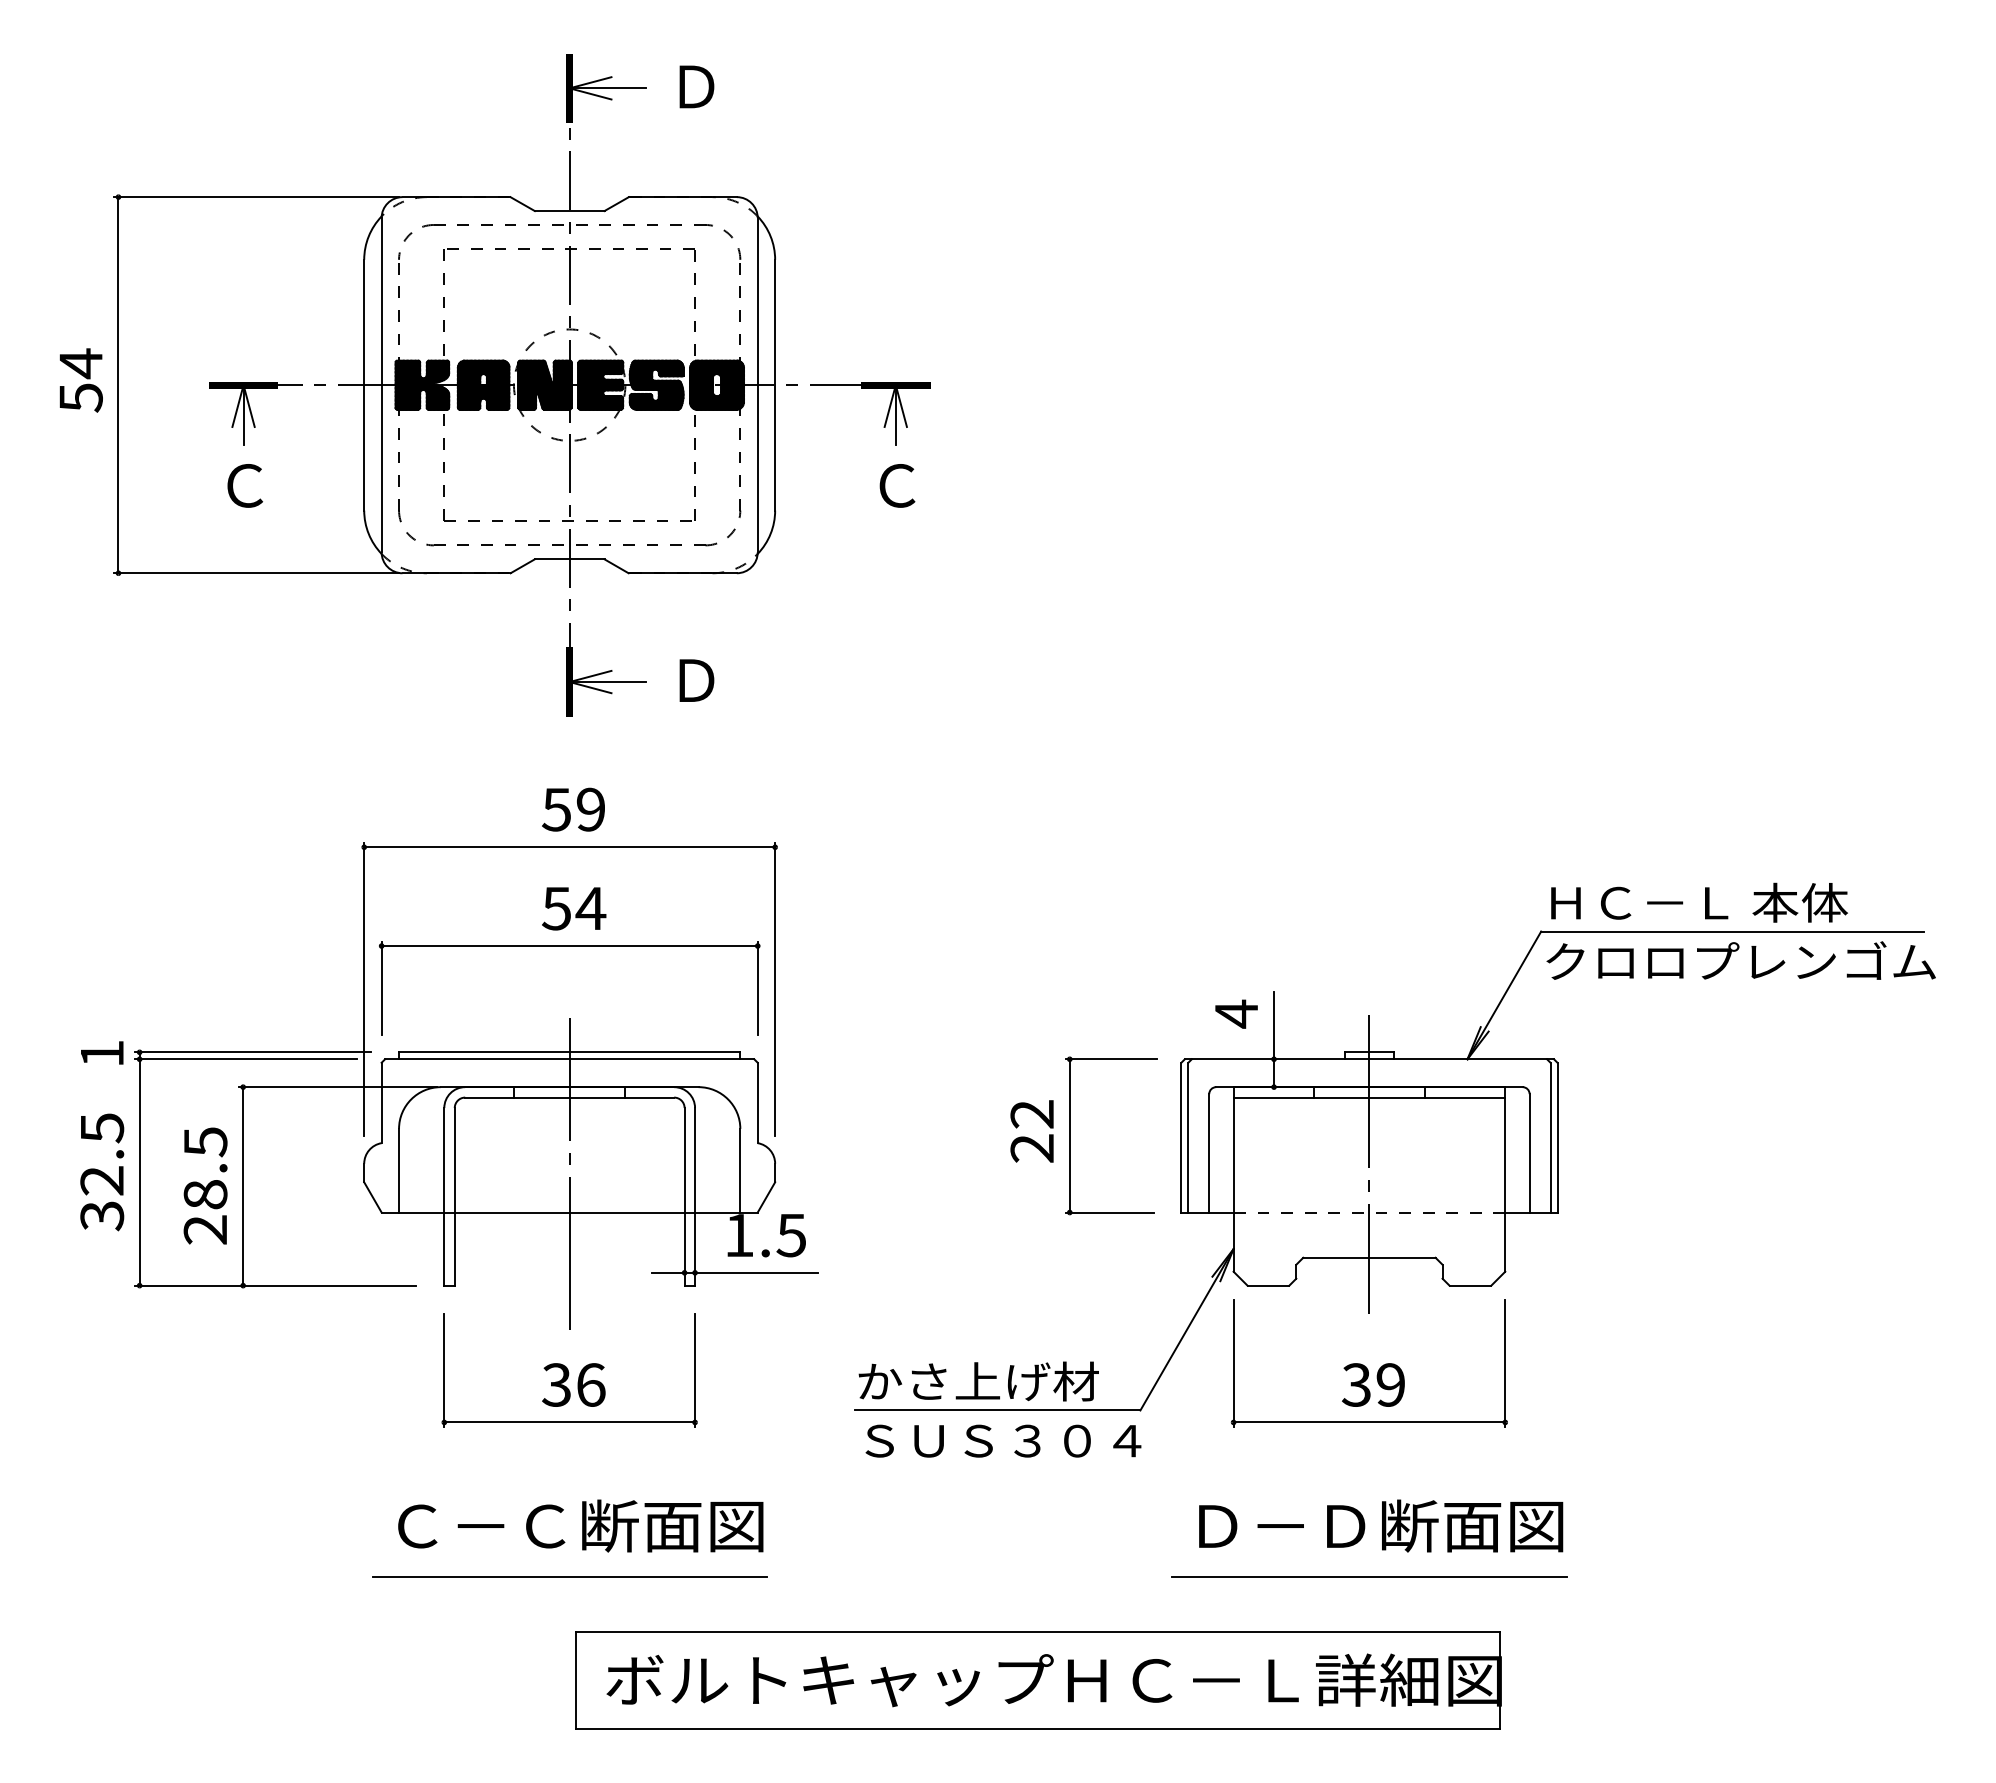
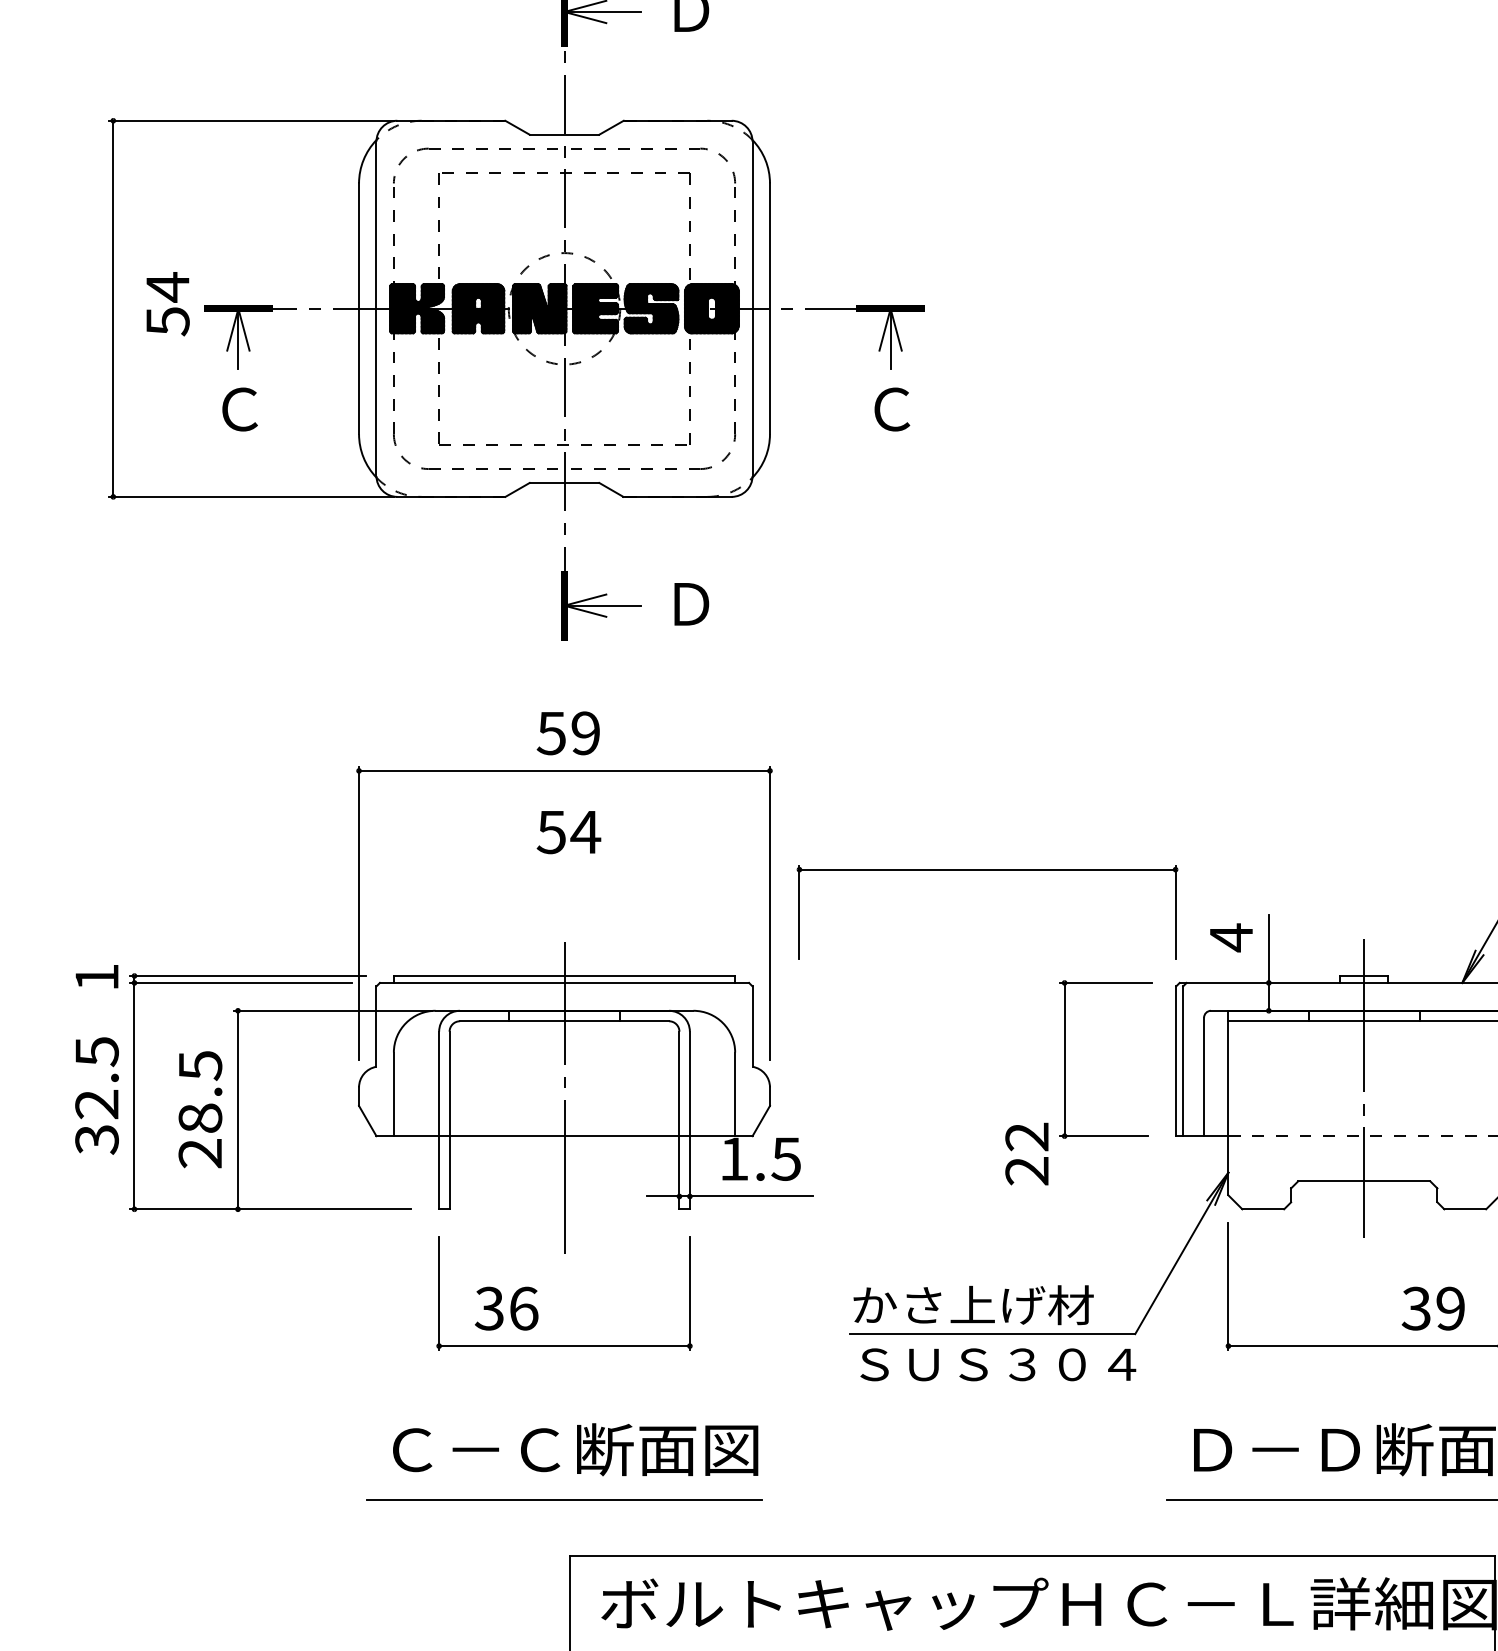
text: (80, 380) -> (167, 304), moved
part: (569, 946) -> (987, 870), moved
text: (1031, 1131) -> (1026, 1154), moved
text: (573, 1384) -> (506, 1308), moved
text: (1373, 1384) -> (1433, 1308), moved

